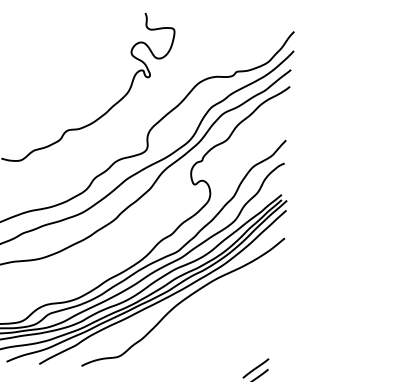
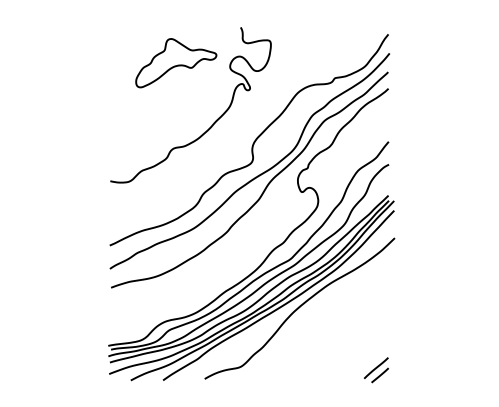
part: (77, 44) -> (176, 63), added

